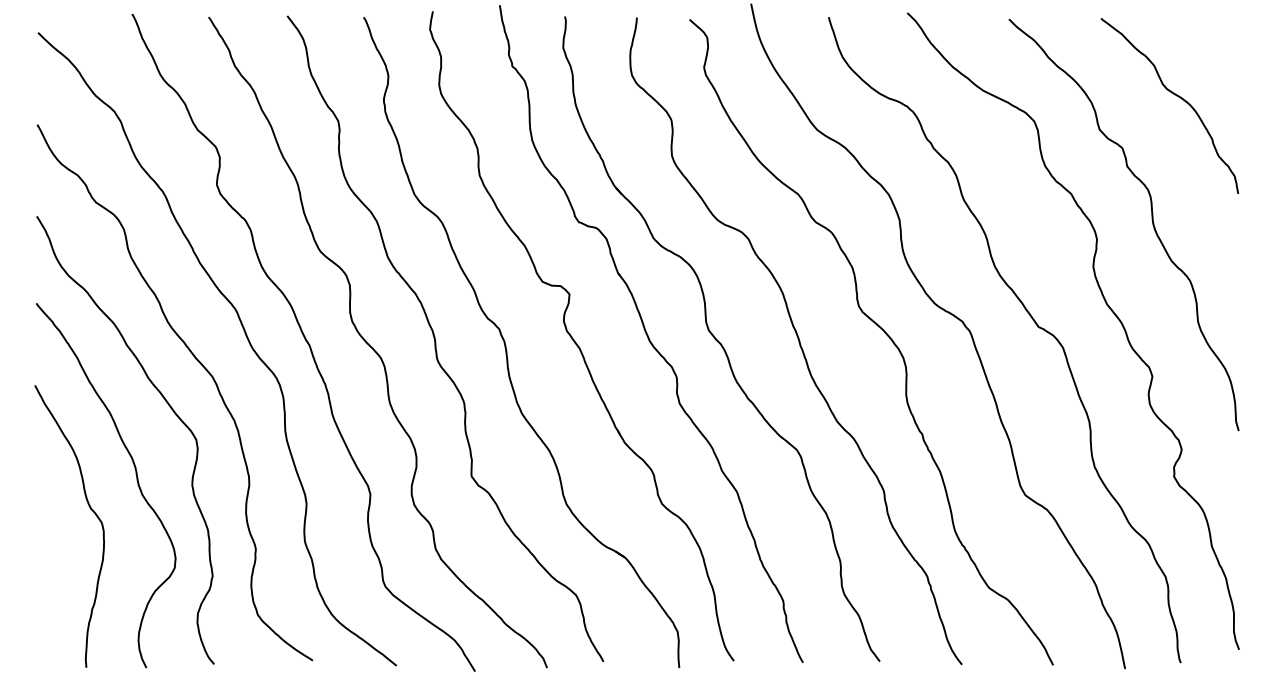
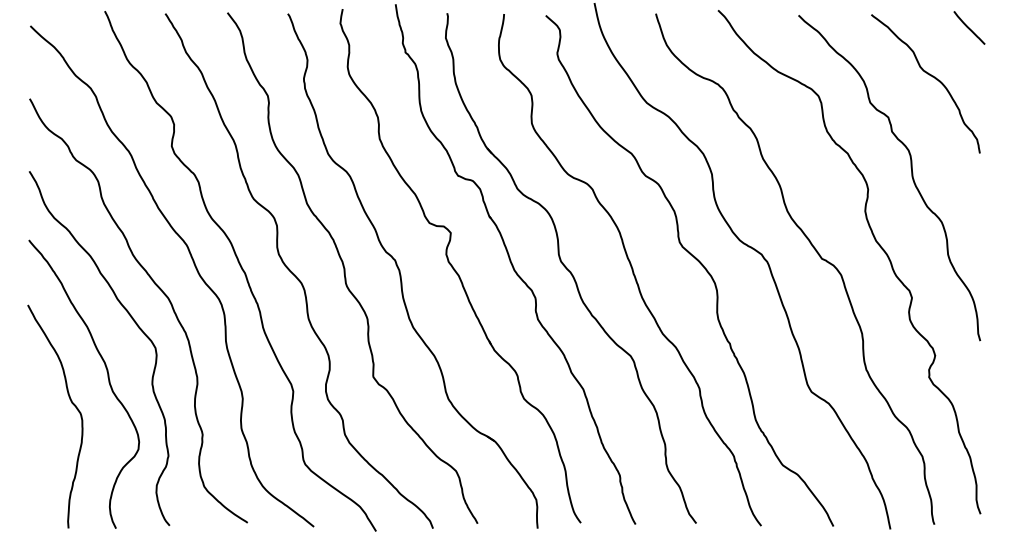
line: (1225, 35) -> (969, 28), added

